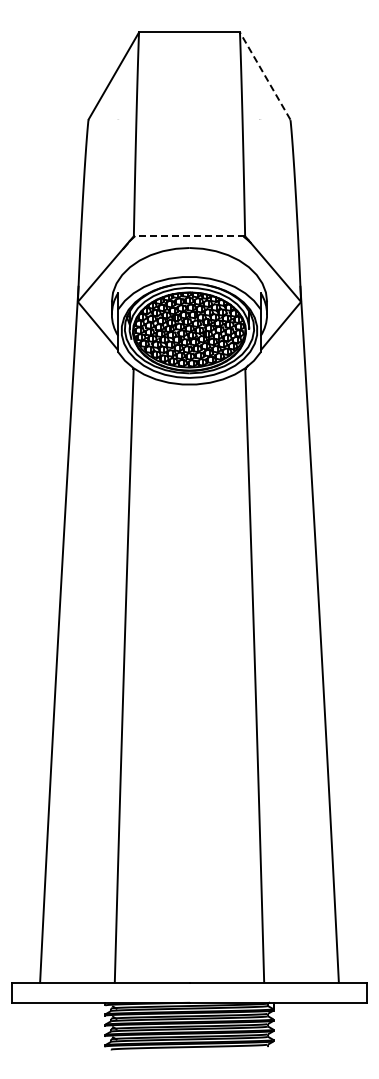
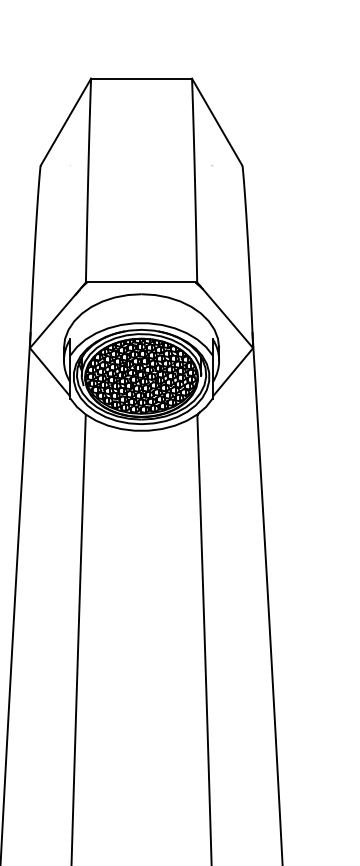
line: (264, 75) -> (216, 121), dashed -> solid
line: (189, 236) -> (141, 282), dashed -> solid

